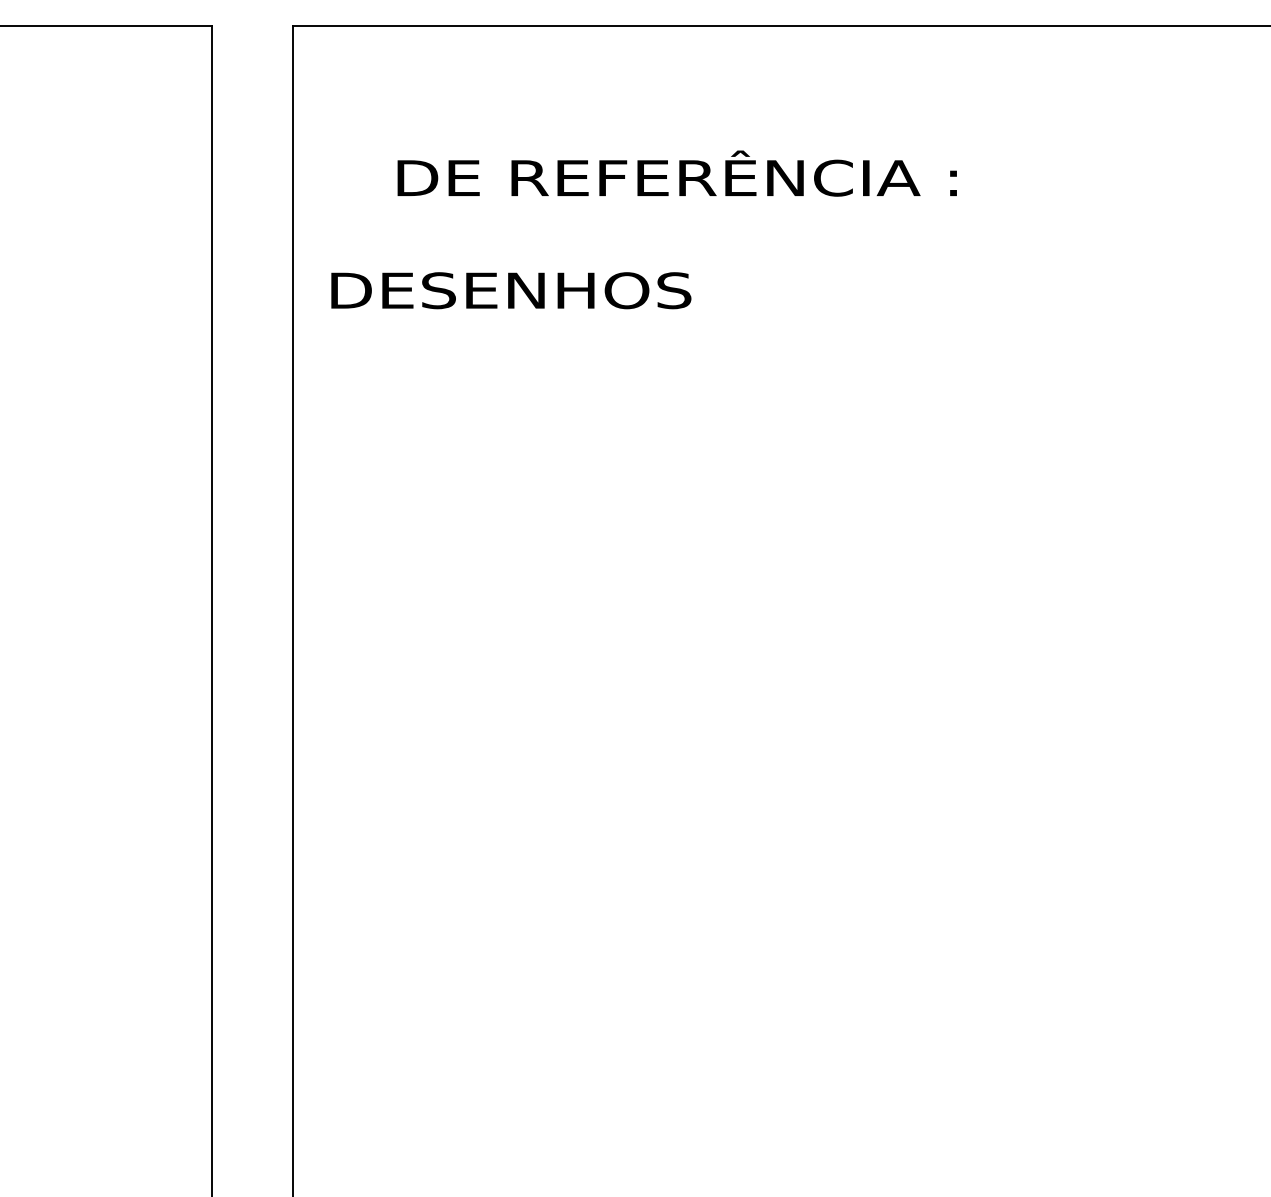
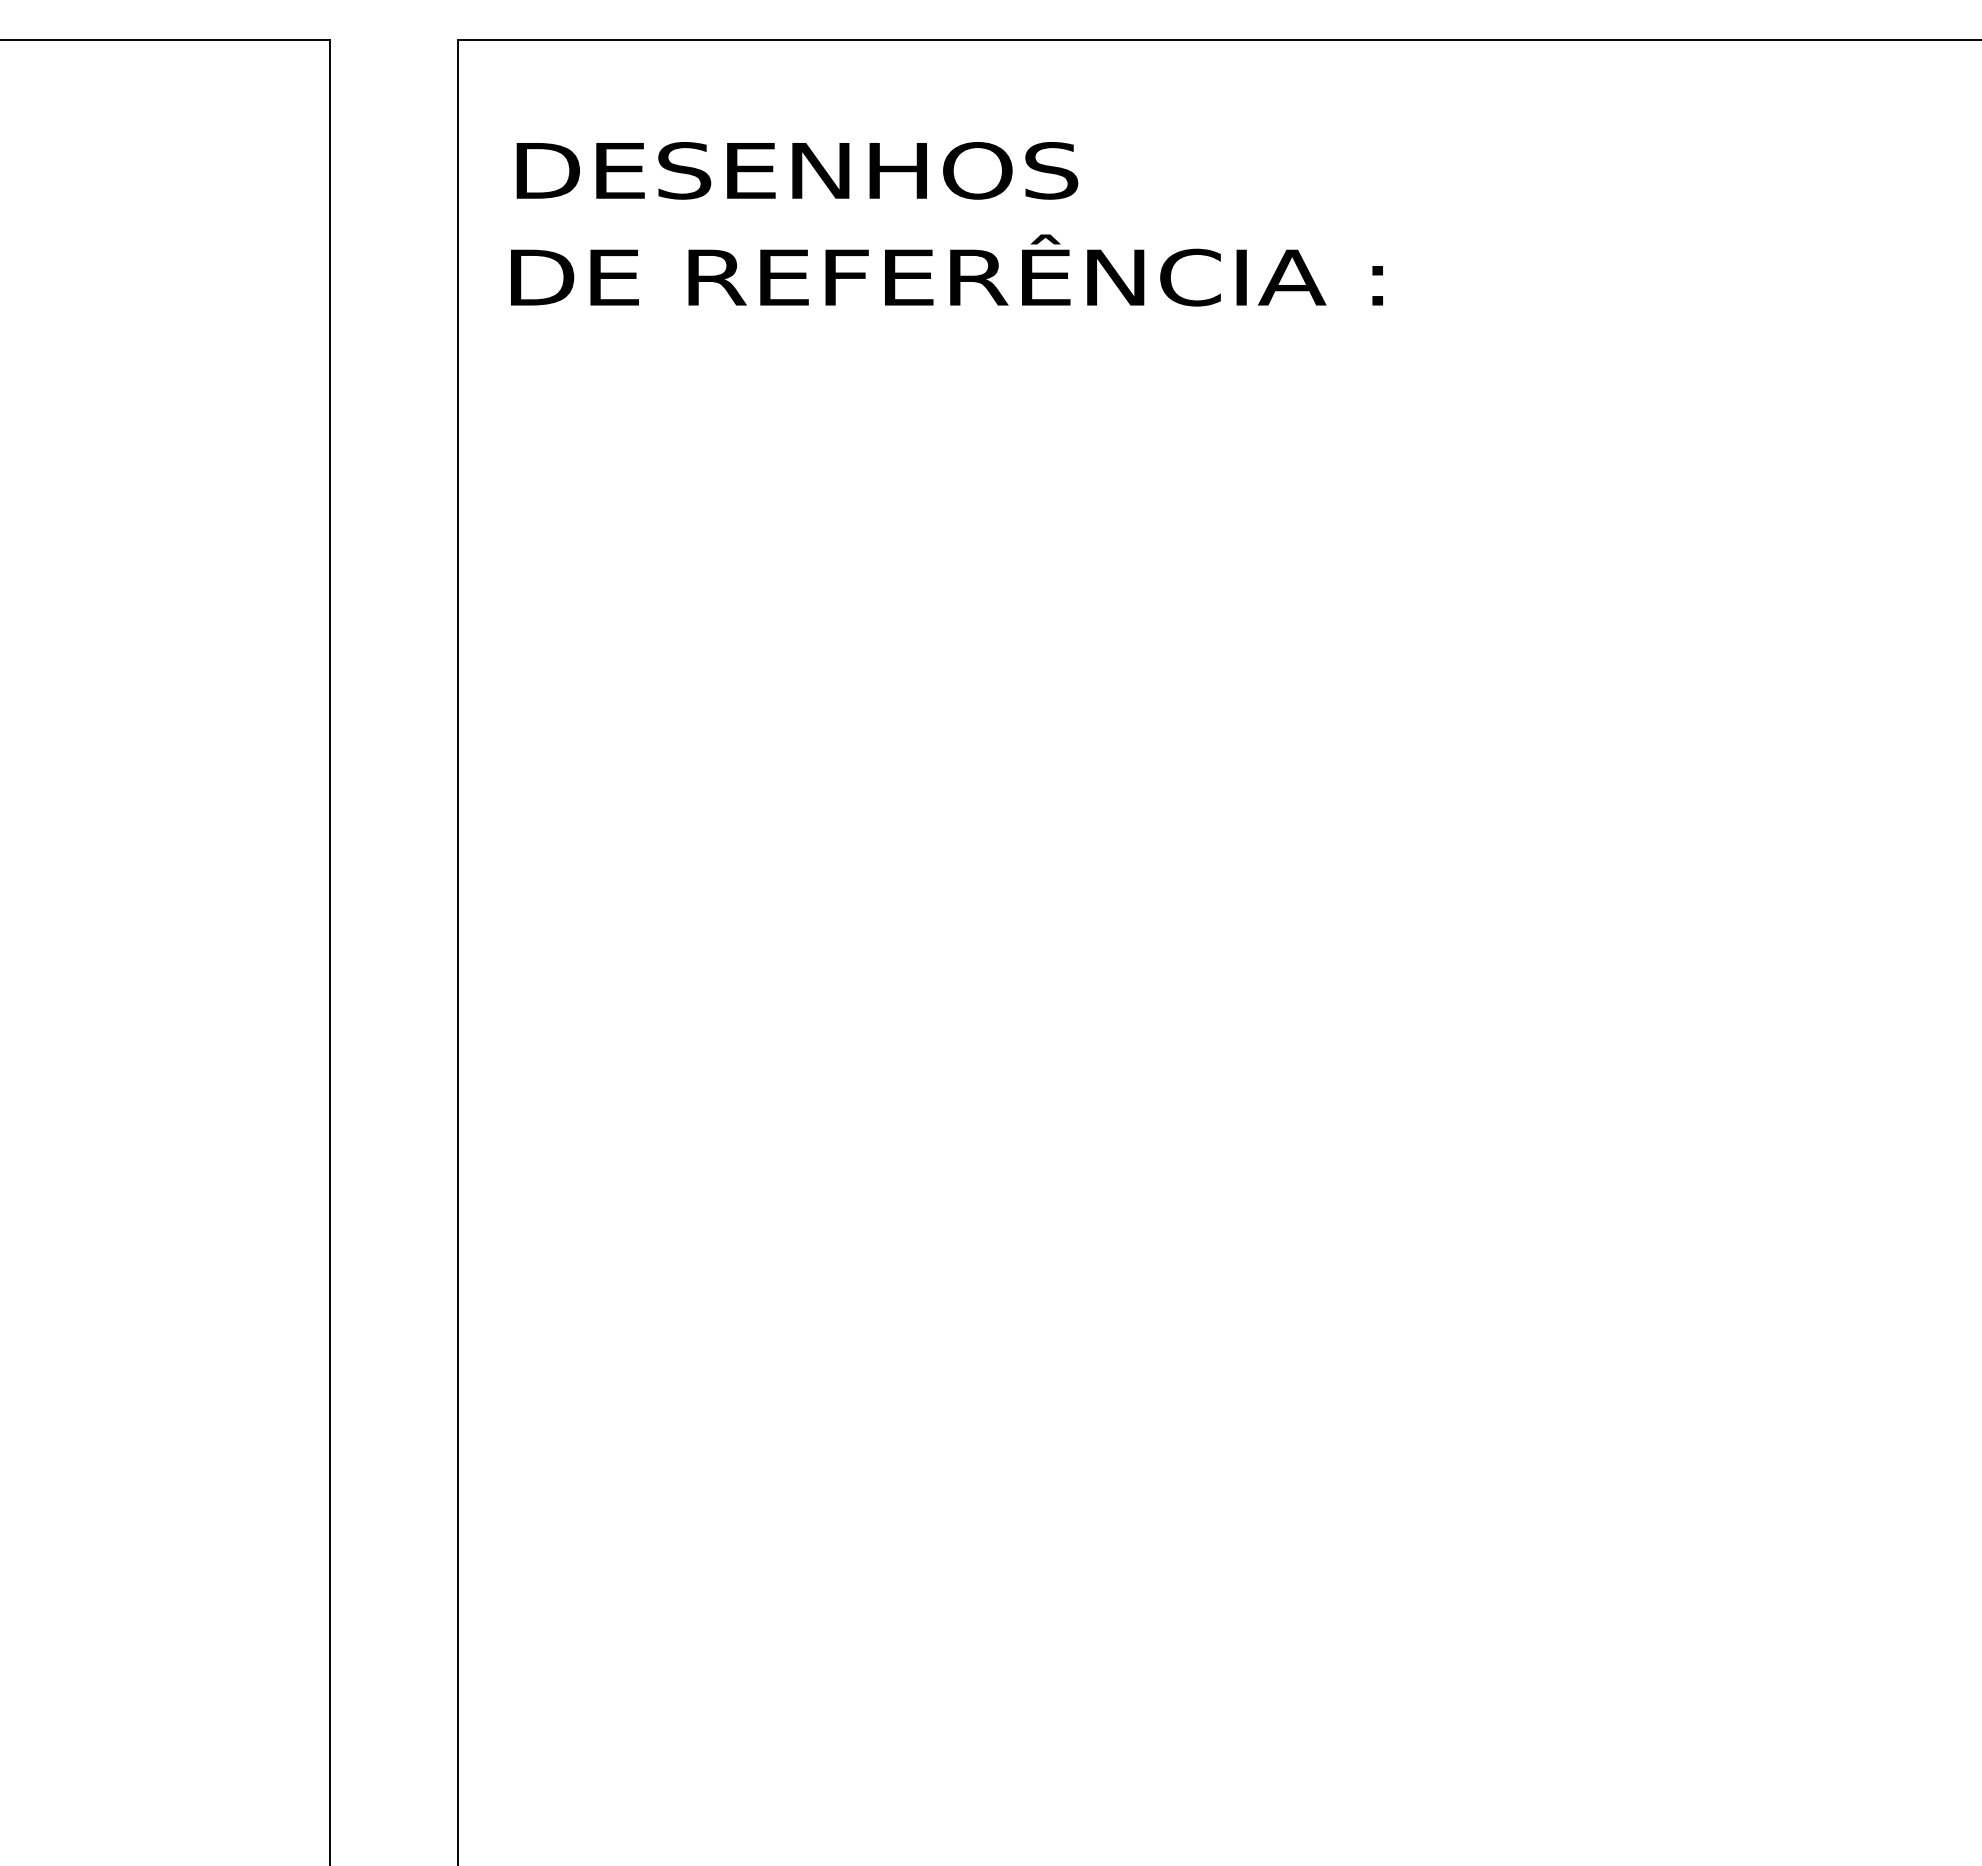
text: (676, 173) -> (945, 270), moved
text: (511, 290) -> (797, 170), moved

